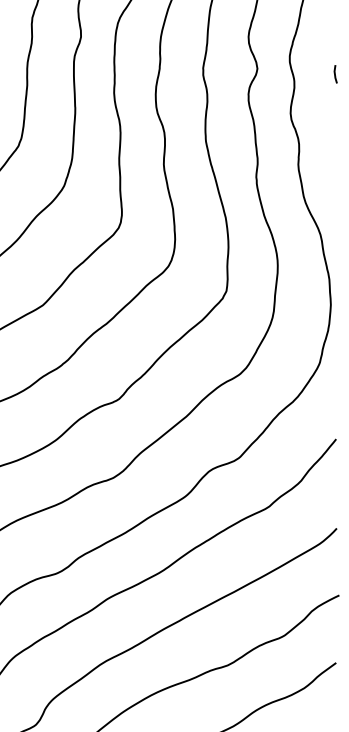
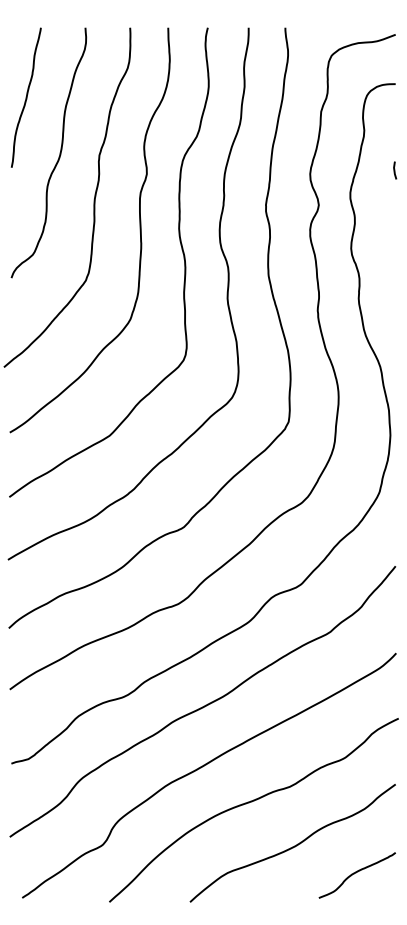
curve: (336, 74) -> (395, 170), moved

